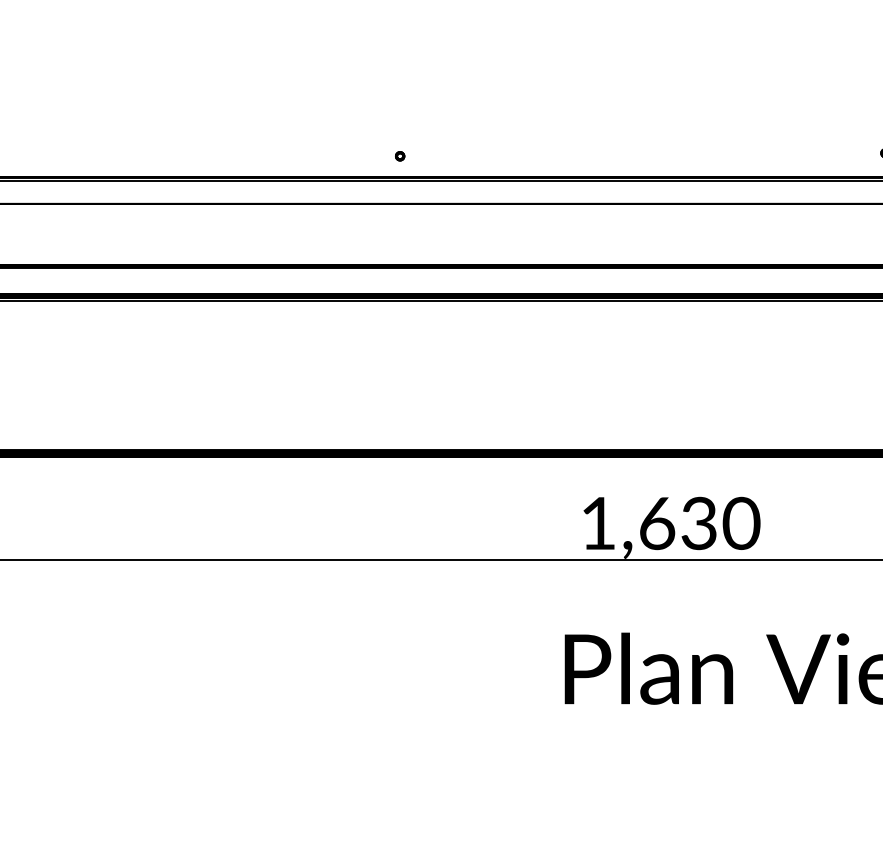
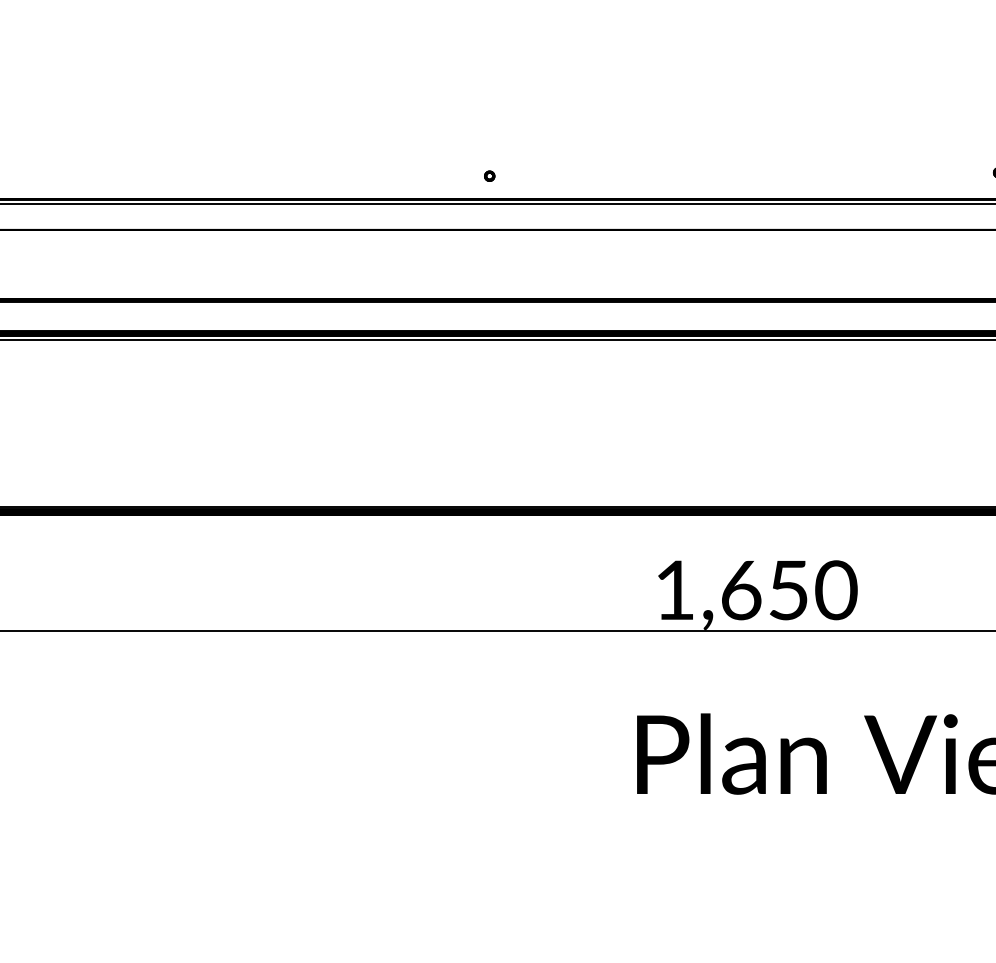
part: (400, 156) -> (490, 176), moved
text: (698, 523) -> (787, 590), 1,630 -> 1,650

